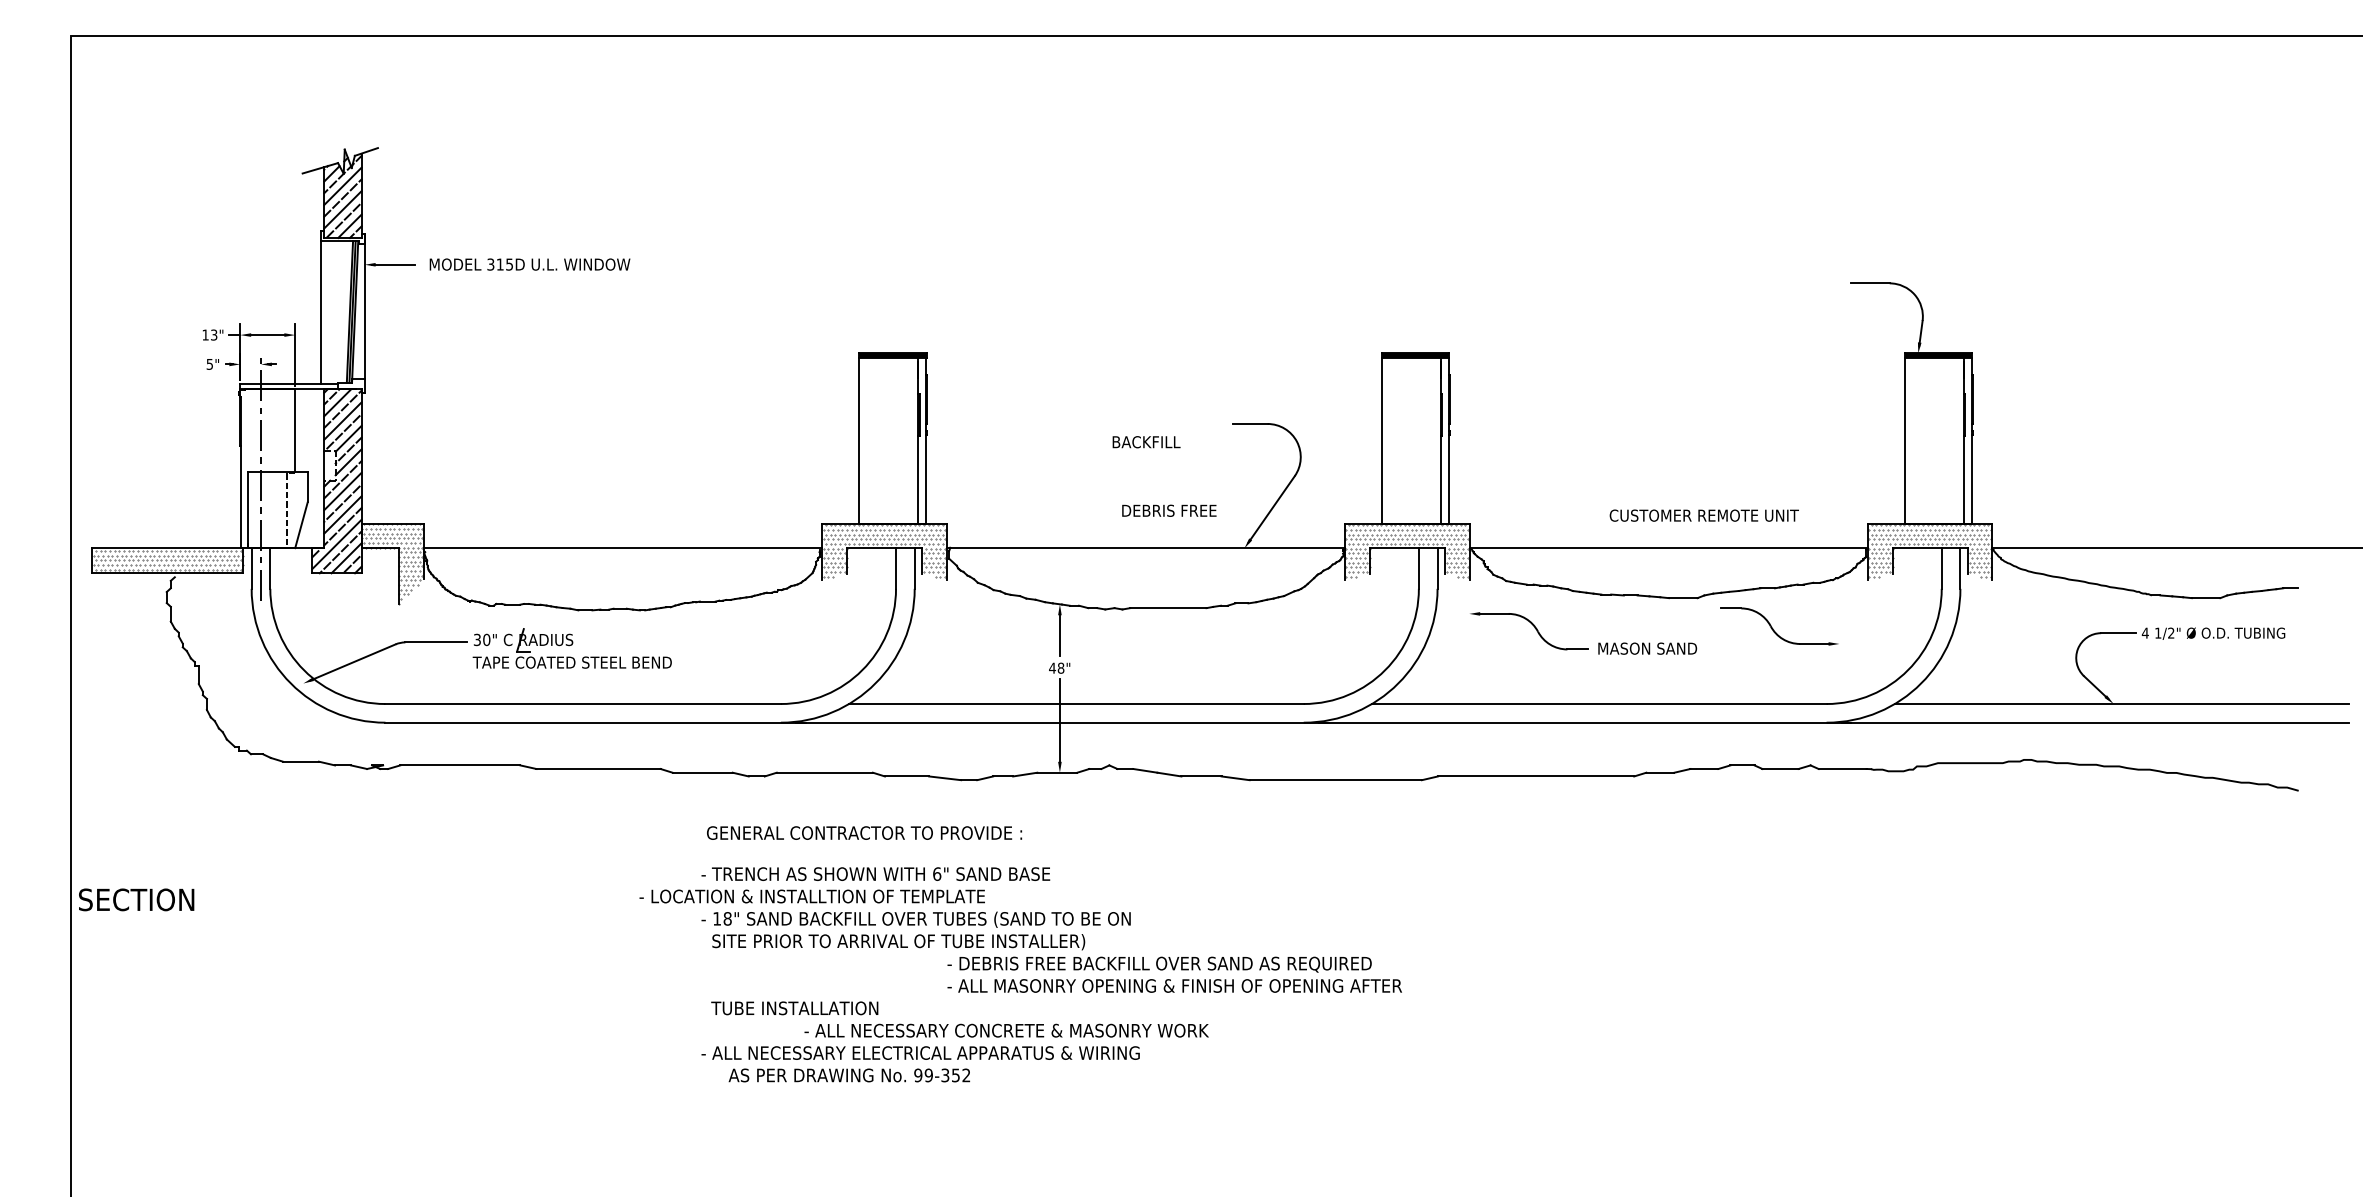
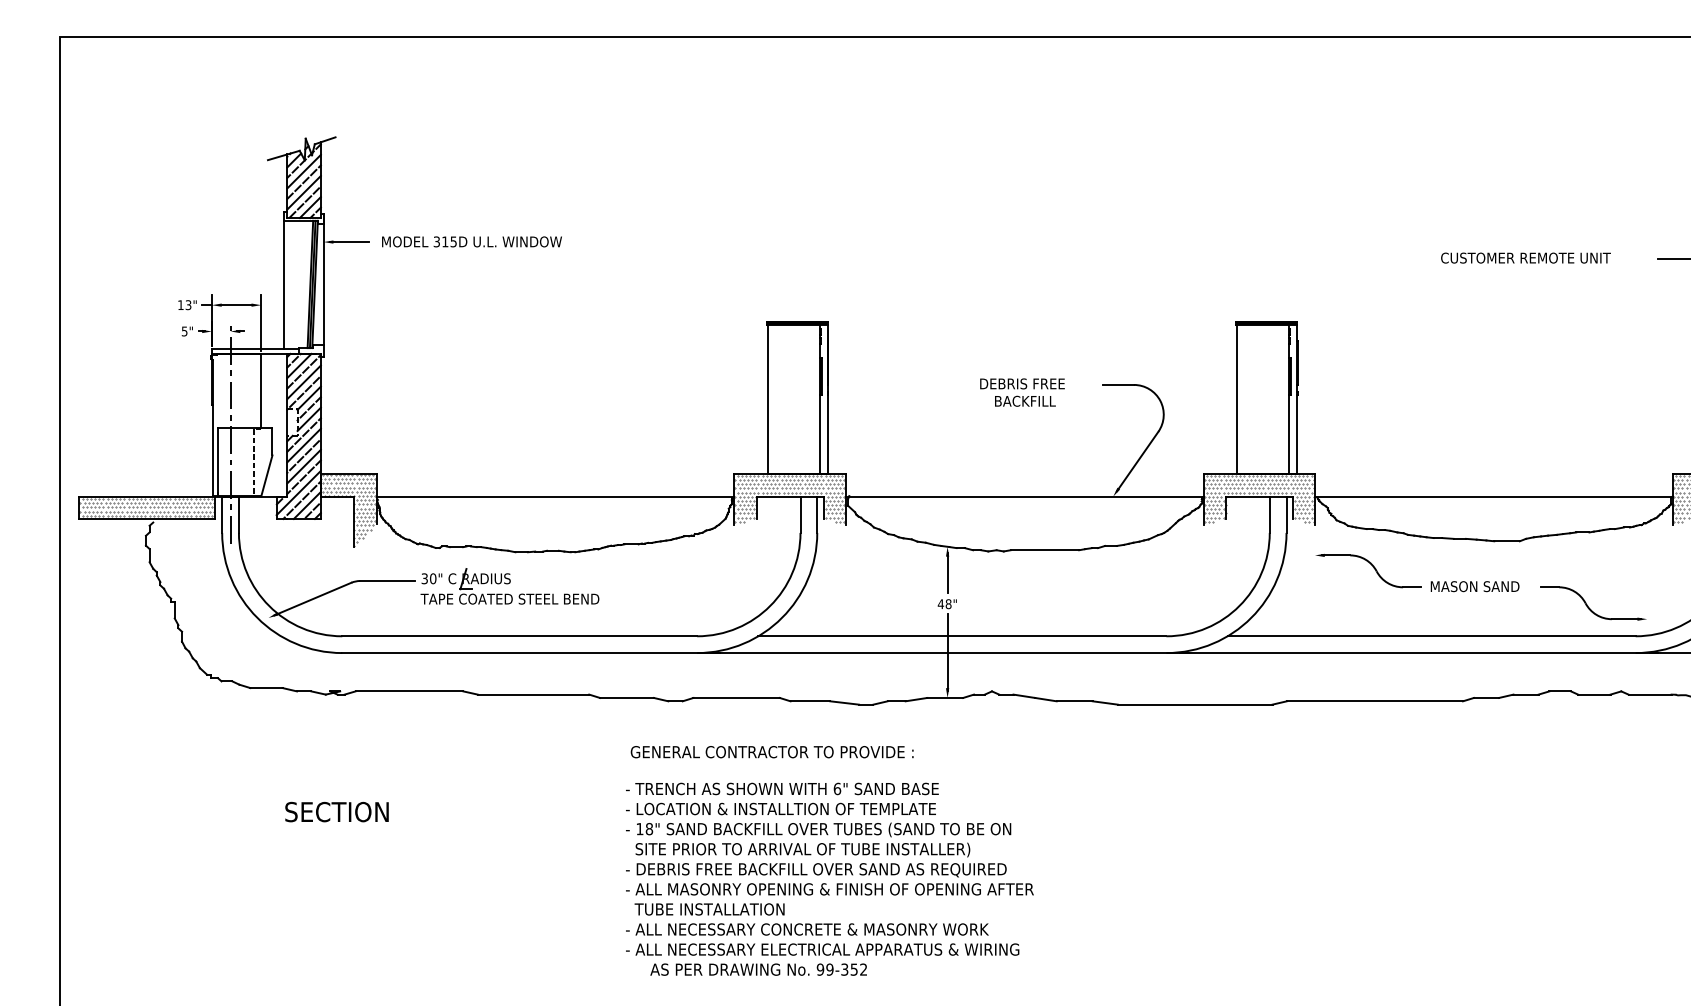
text: (1169, 510) -> (1022, 383), moved
text: (1703, 515) -> (1525, 257), moved
part: (1773, 628) -> (1588, 605), moved
text: (811, 896) -> (780, 809), moved
text: (136, 899) -> (336, 811), moved
text: (1174, 974) -> (829, 879), moved
text: (1006, 1030) -> (807, 929), moved

